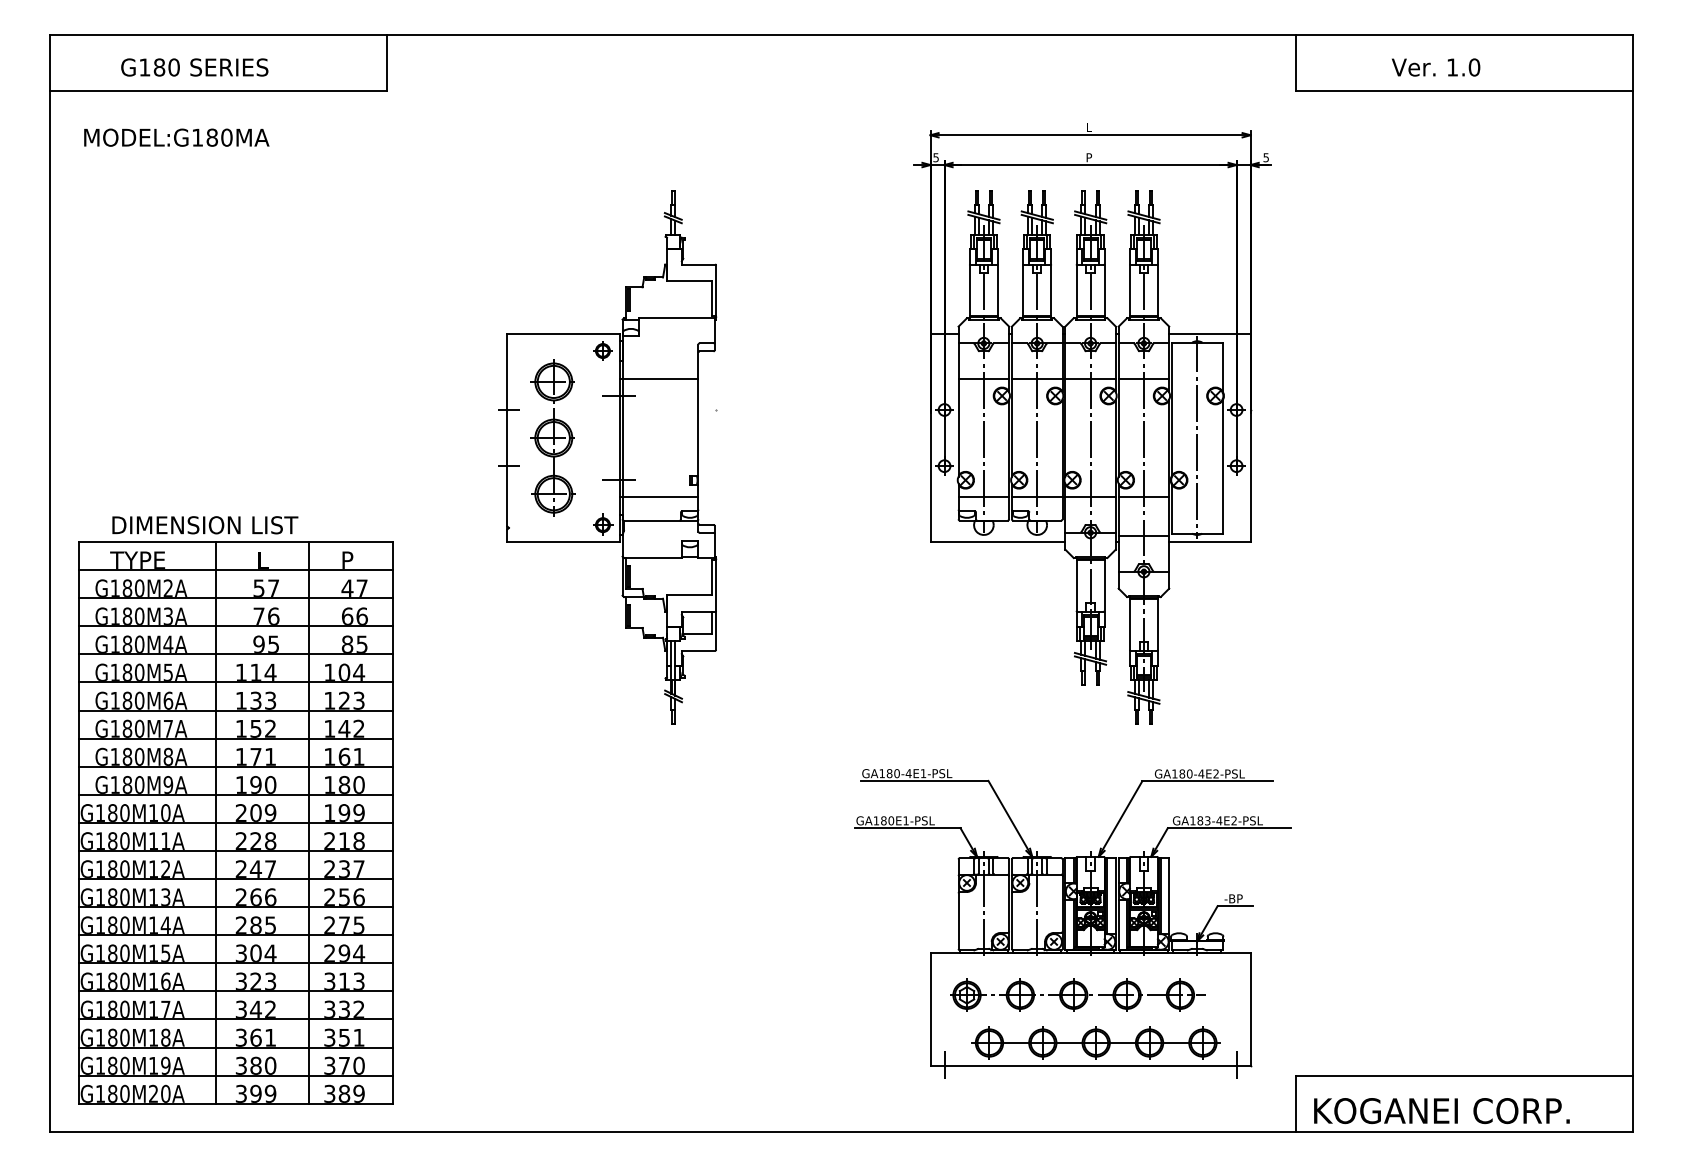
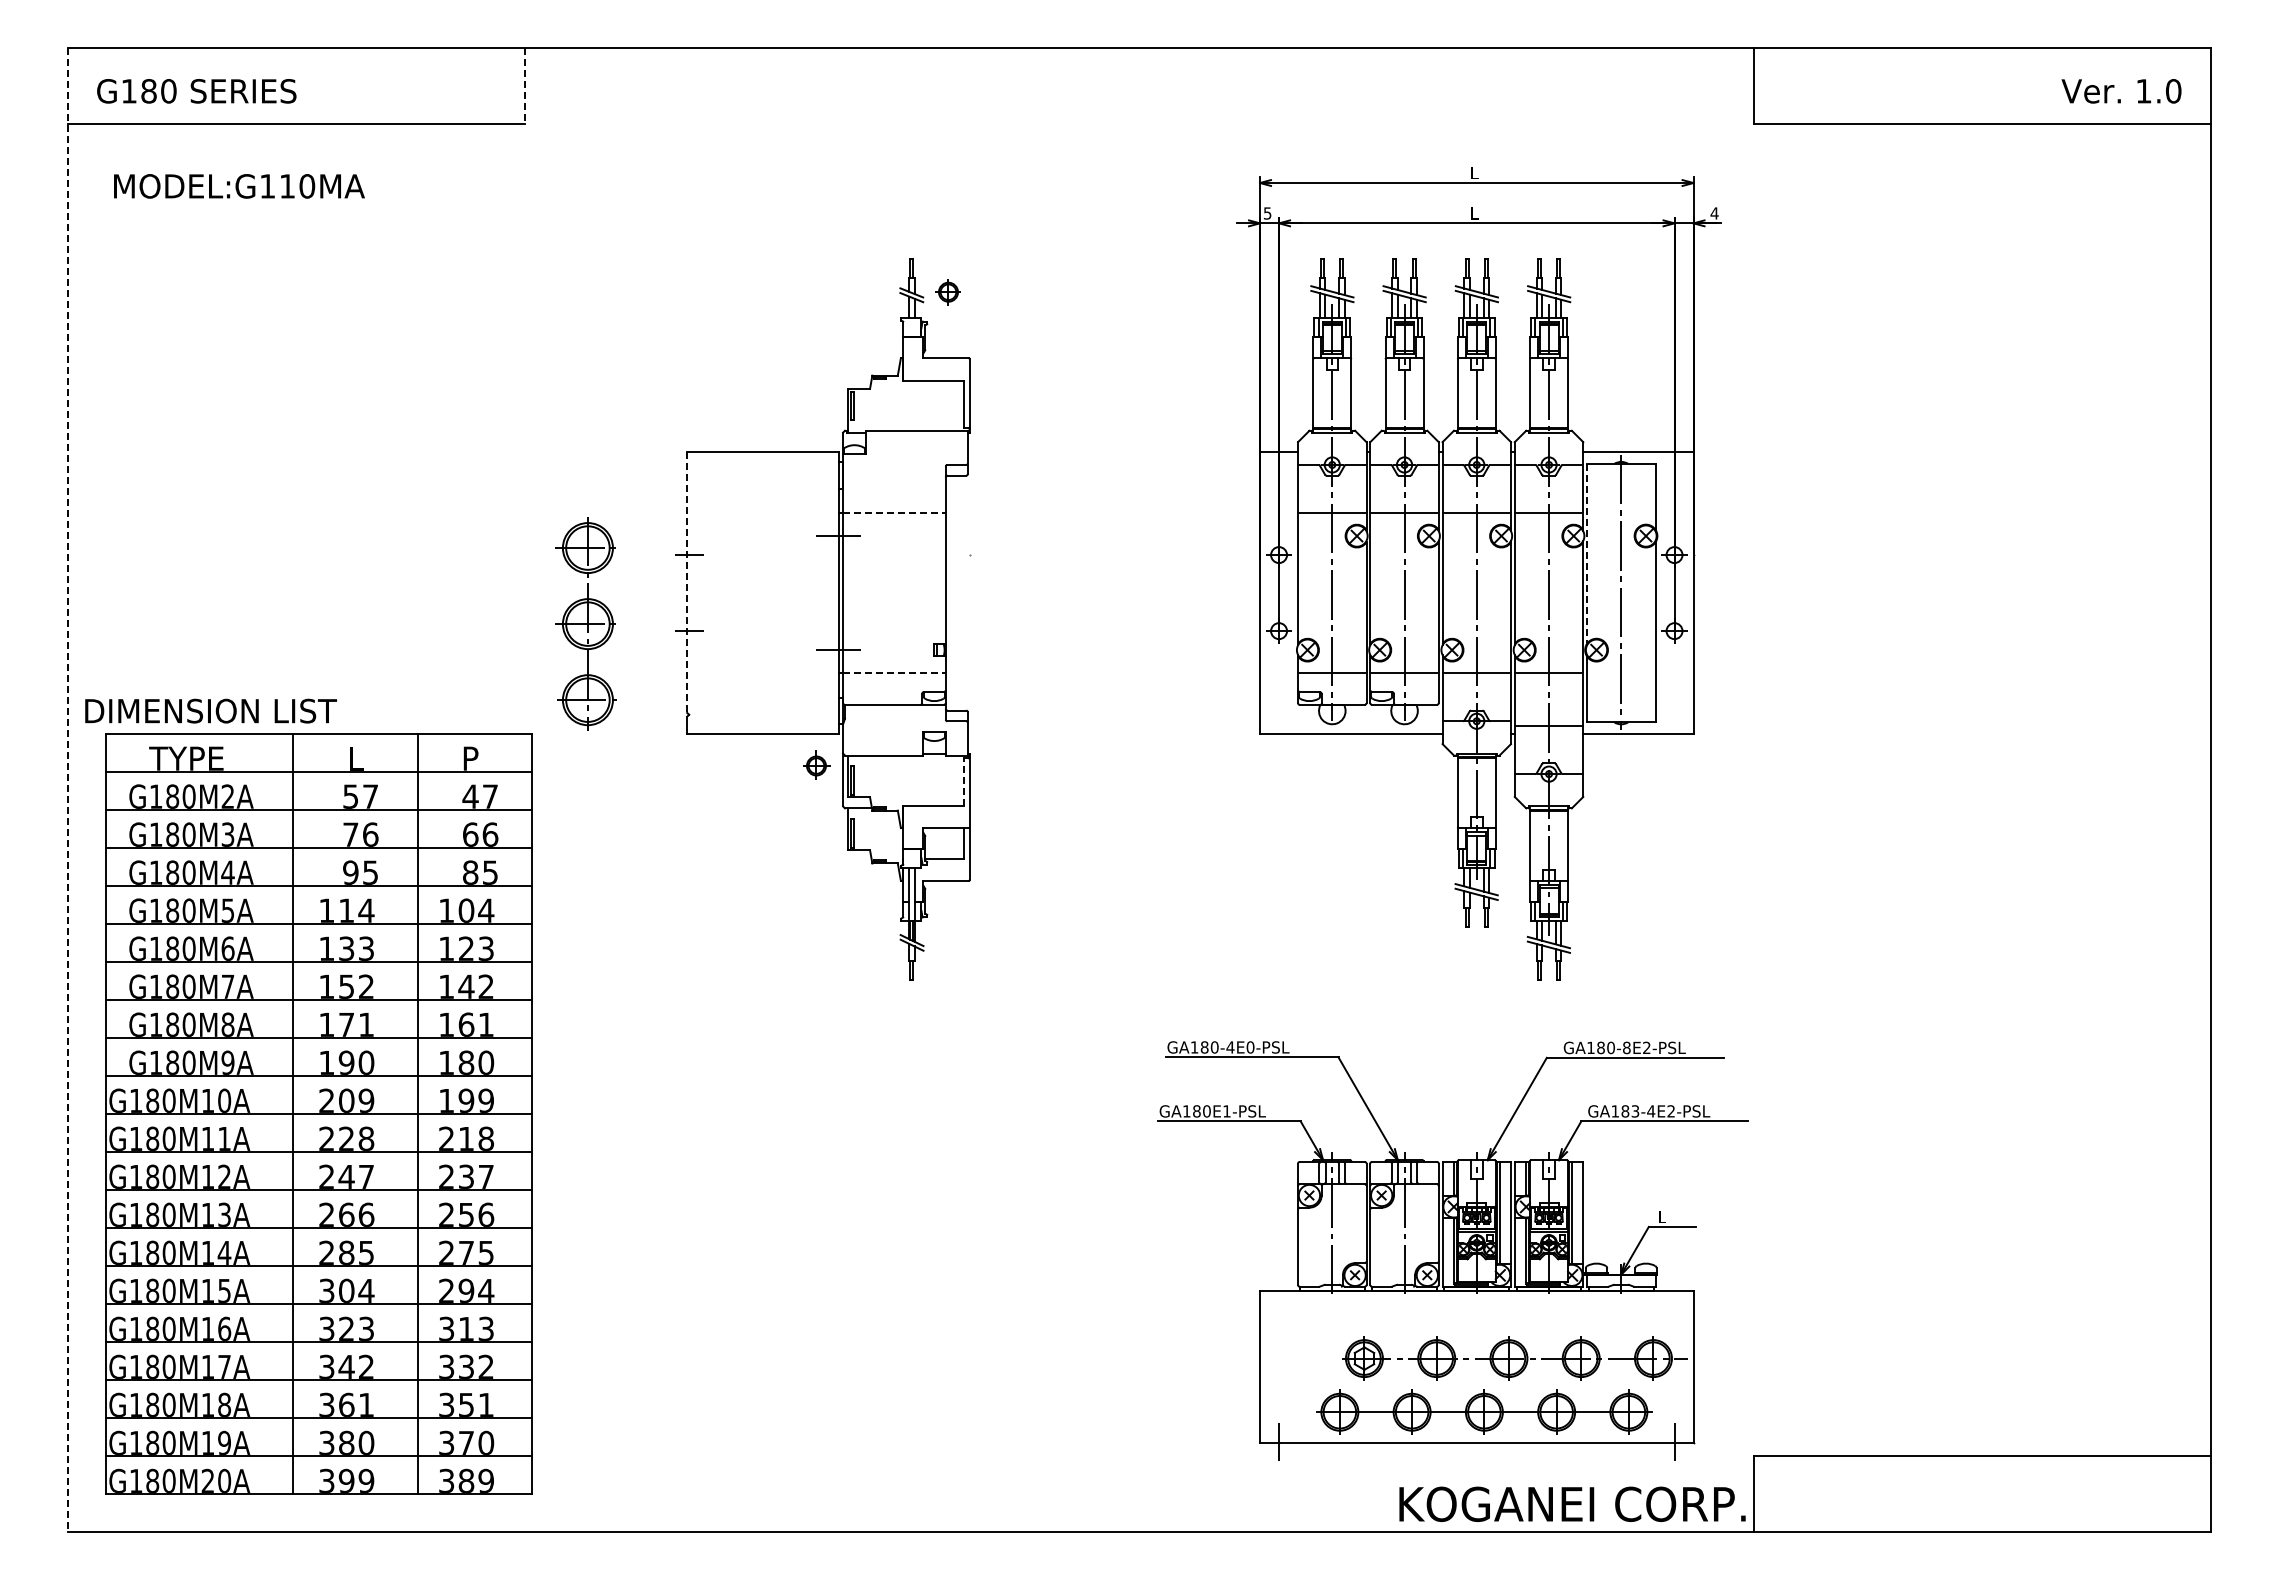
line: (387, 63) -> (524, 86), solid -> dashed
text: (194, 67) -> (196, 91), moved
text: (1435, 67) -> (2121, 91), moved
text: (212, 137) -> (287, 186), MODEL:G180MA -> MODEL:G110MA
text: (1088, 157) -> (1474, 213), P -> L
text: (1266, 157) -> (1714, 213), 5 -> 4
part: (602, 351) -> (947, 292), moved
line: (660, 379) -> (894, 513), solid -> dashed
line: (1172, 409) -> (1587, 554), solid -> dashed
line: (507, 430) -> (687, 583), solid -> dashed
part: (552, 437) -> (585, 623), moved
line: (660, 496) -> (894, 672), solid -> dashed
text: (204, 524) -> (210, 710), moved
part: (602, 524) -> (816, 764), moved
line: (712, 577) -> (964, 781), solid -> dashed
line: (50, 583) -> (68, 790), solid -> dashed
text: (923, 773) -> (1250, 1047), GA180-4E1-PSL -> GA180-4E0-PSL
text: (1201, 773) -> (1626, 1047), GA180-4E2-PSL -> GA180-8E2-PSL
text: (1233, 899) -> (1670, 1217), -BP -> L
part: (1077, 995) -> (1514, 1358), moved
text: (1441, 1110) -> (1572, 1503), moved

